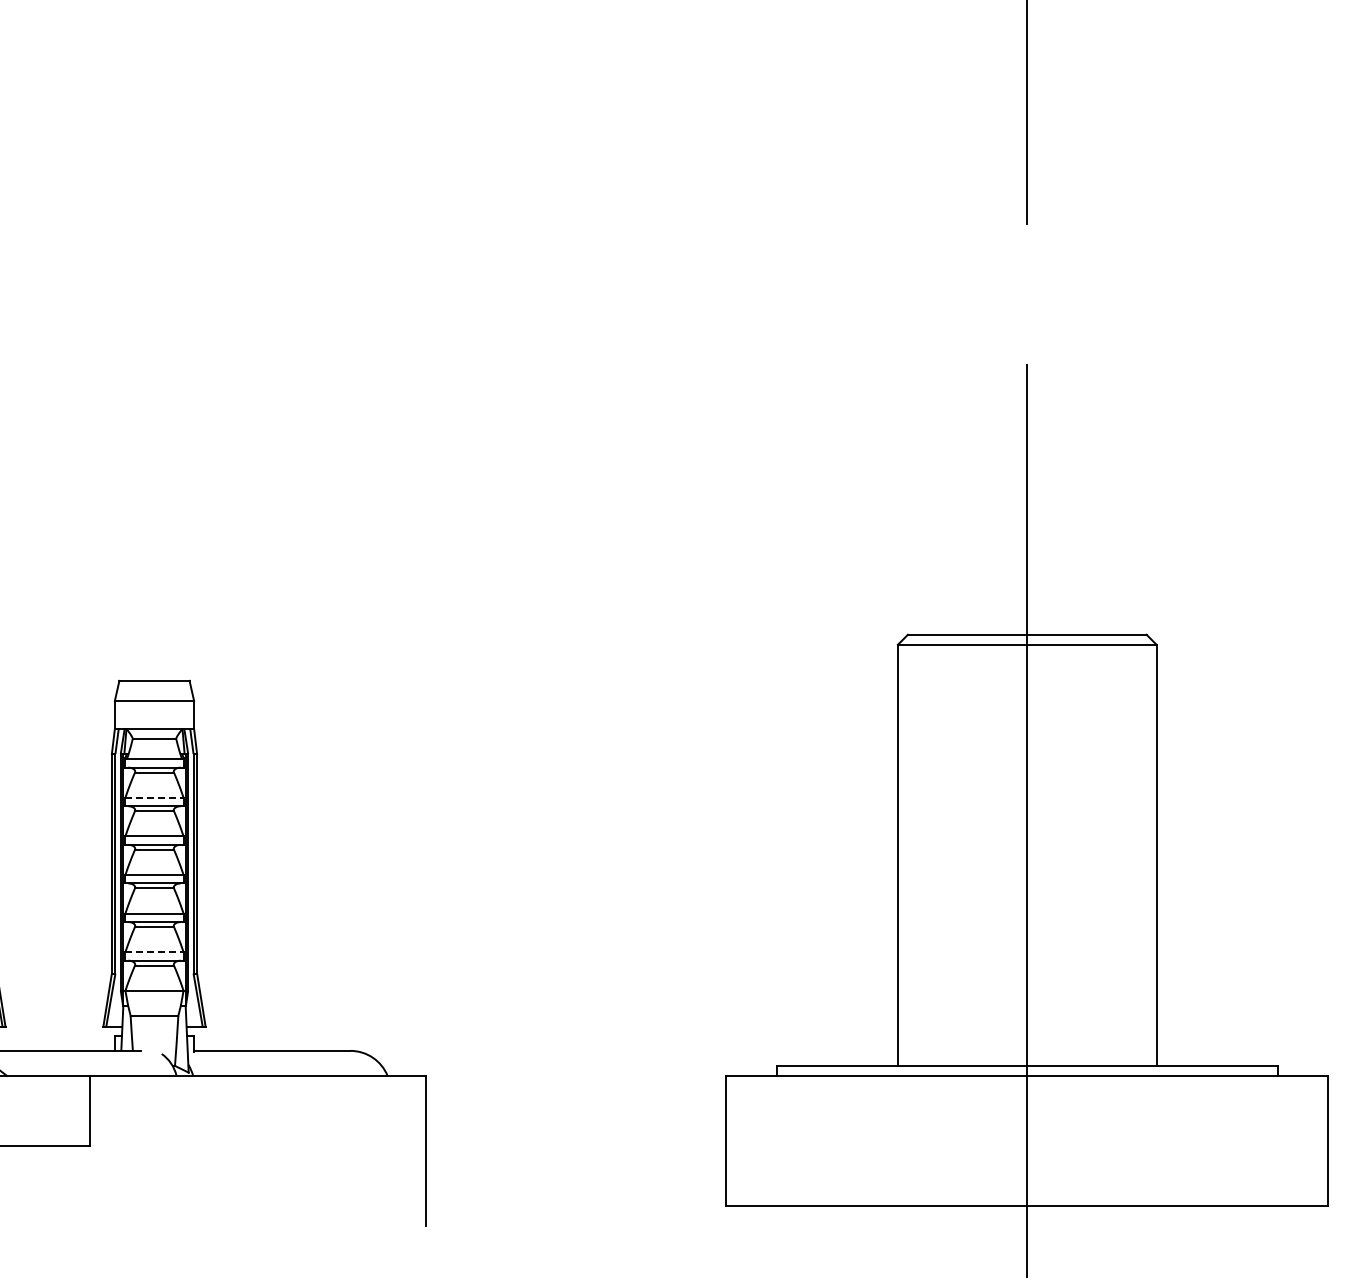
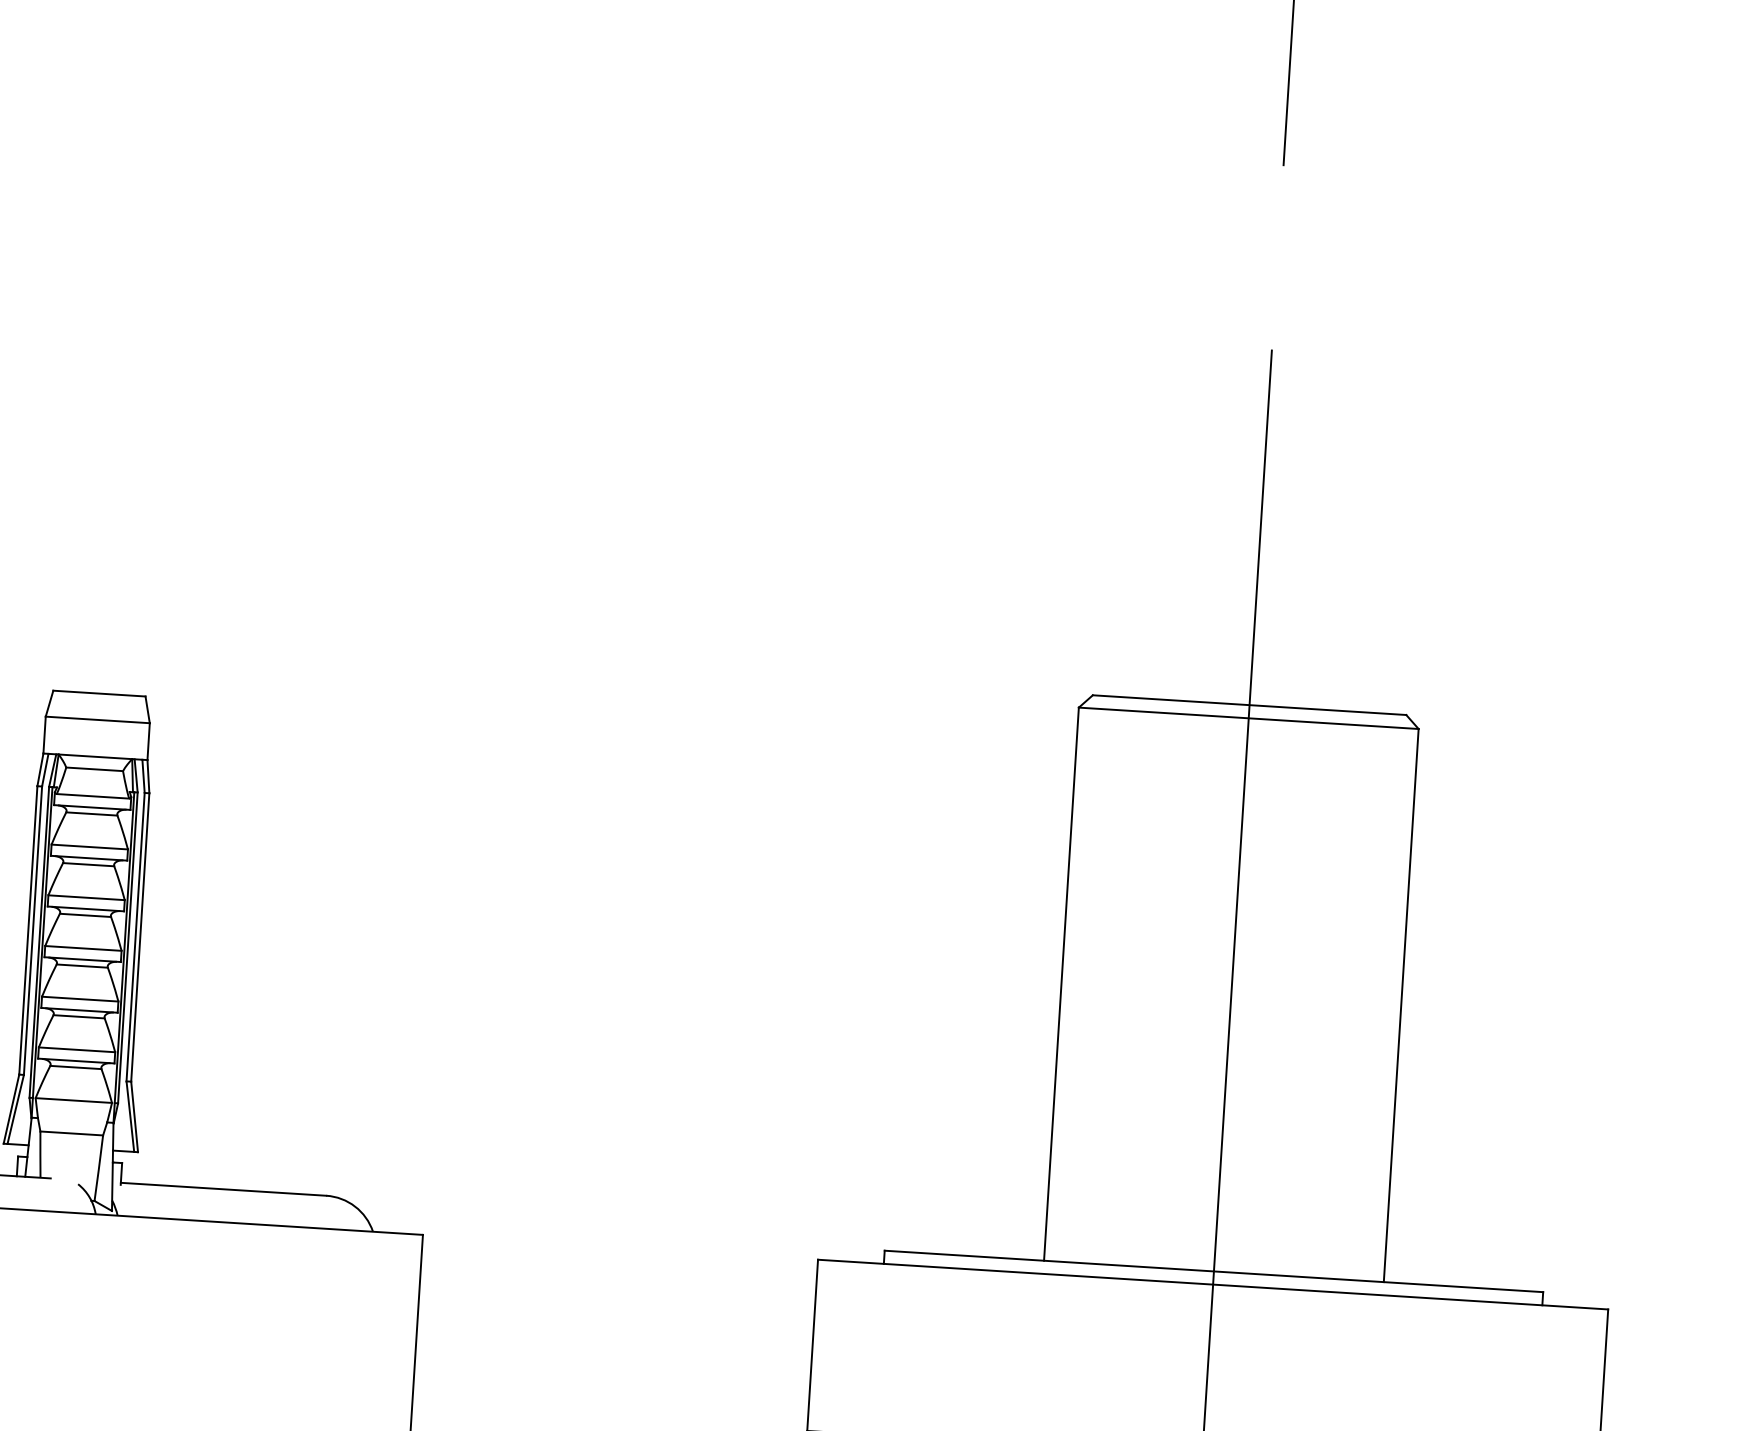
line: (155, 797) -> (91, 846), dashed -> solid
line: (155, 952) -> (78, 1050), dashed -> solid

